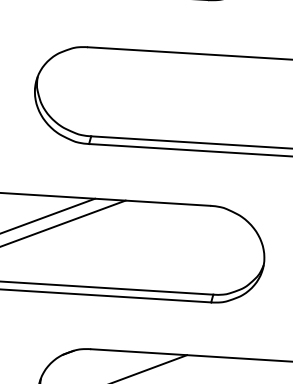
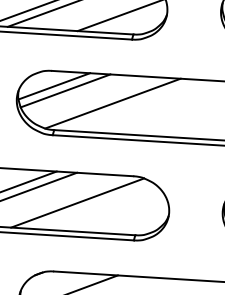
line: (91, 70) -> (54, 86), added
line: (108, 76) -> (65, 90), added
line: (179, 96) -> (112, 103), added
line: (126, 245) -> (77, 202), added

